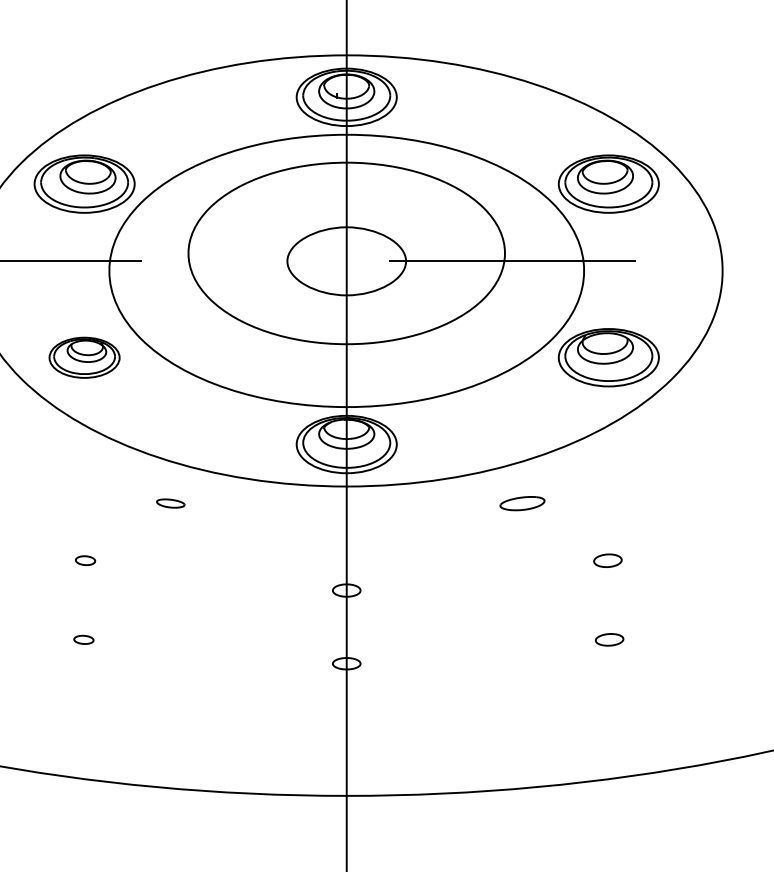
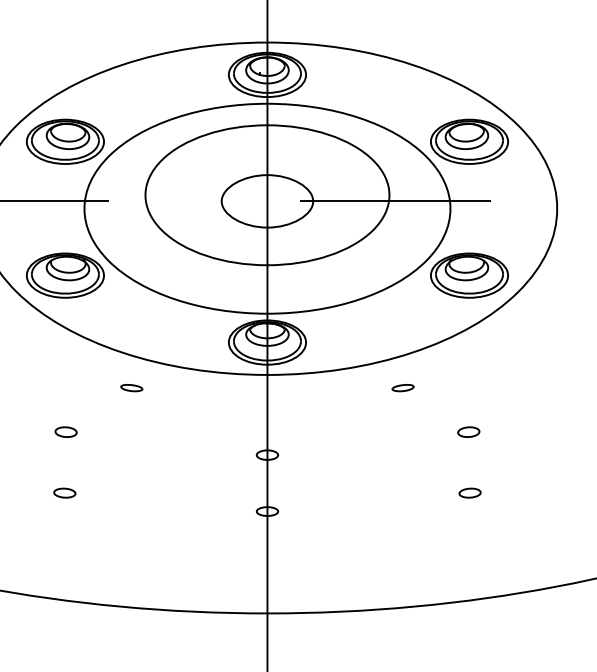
part: (84, 357) -> (65, 275), size x1.43
part: (522, 503) -> (402, 388), size x0.62
part: (85, 560) -> (66, 431), size x1.43
part: (83, 639) -> (64, 492), size x1.43

